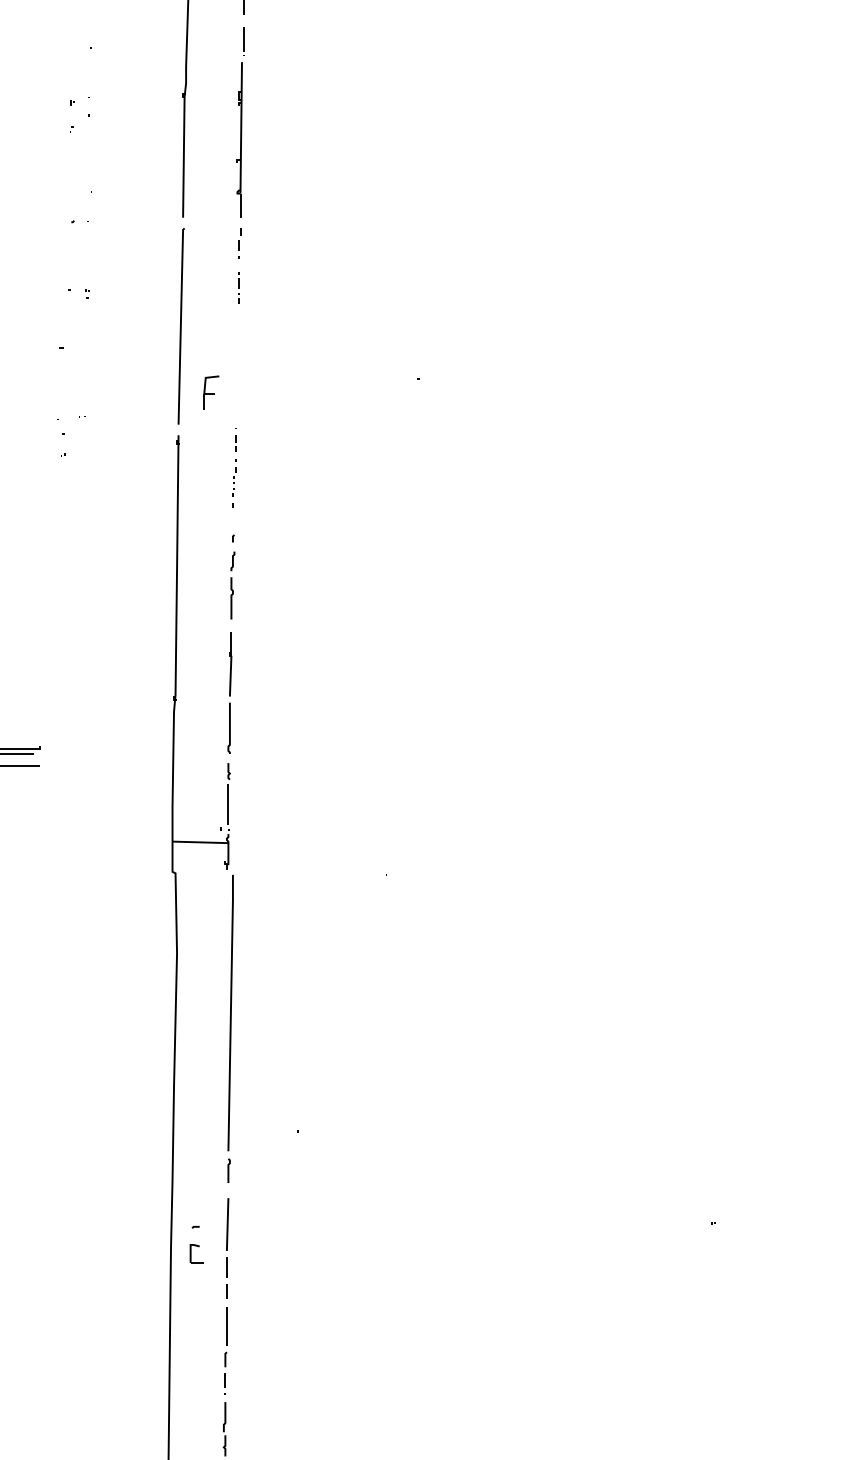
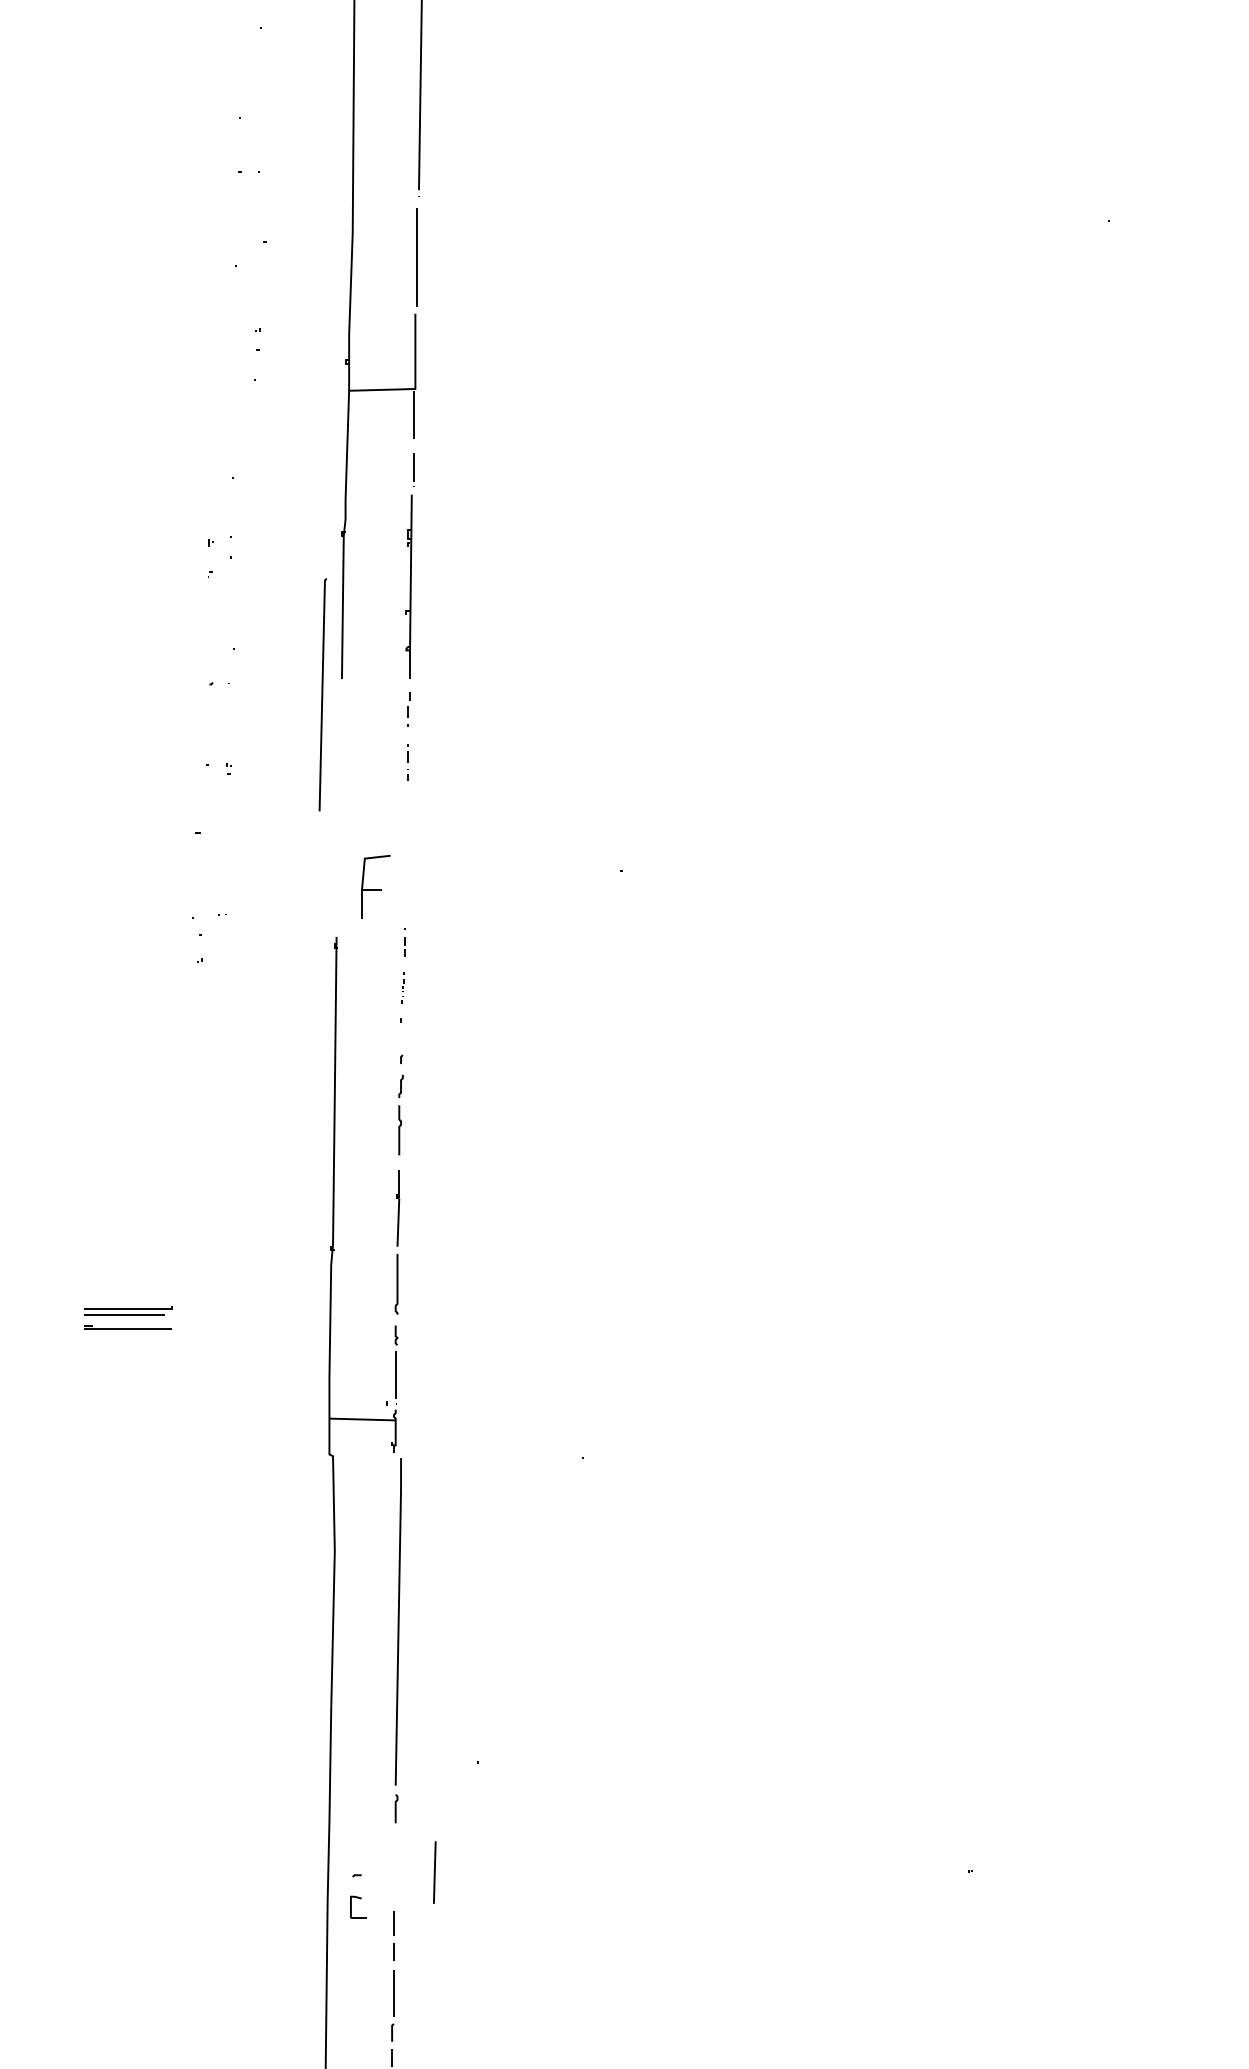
line: (181, 326) -> (322, 694), moved
part: (211, 391) -> (375, 885), size x1.6
part: (234, 477) -> (402, 987), size x0.7
line: (227, 1224) -> (434, 1872), moved

